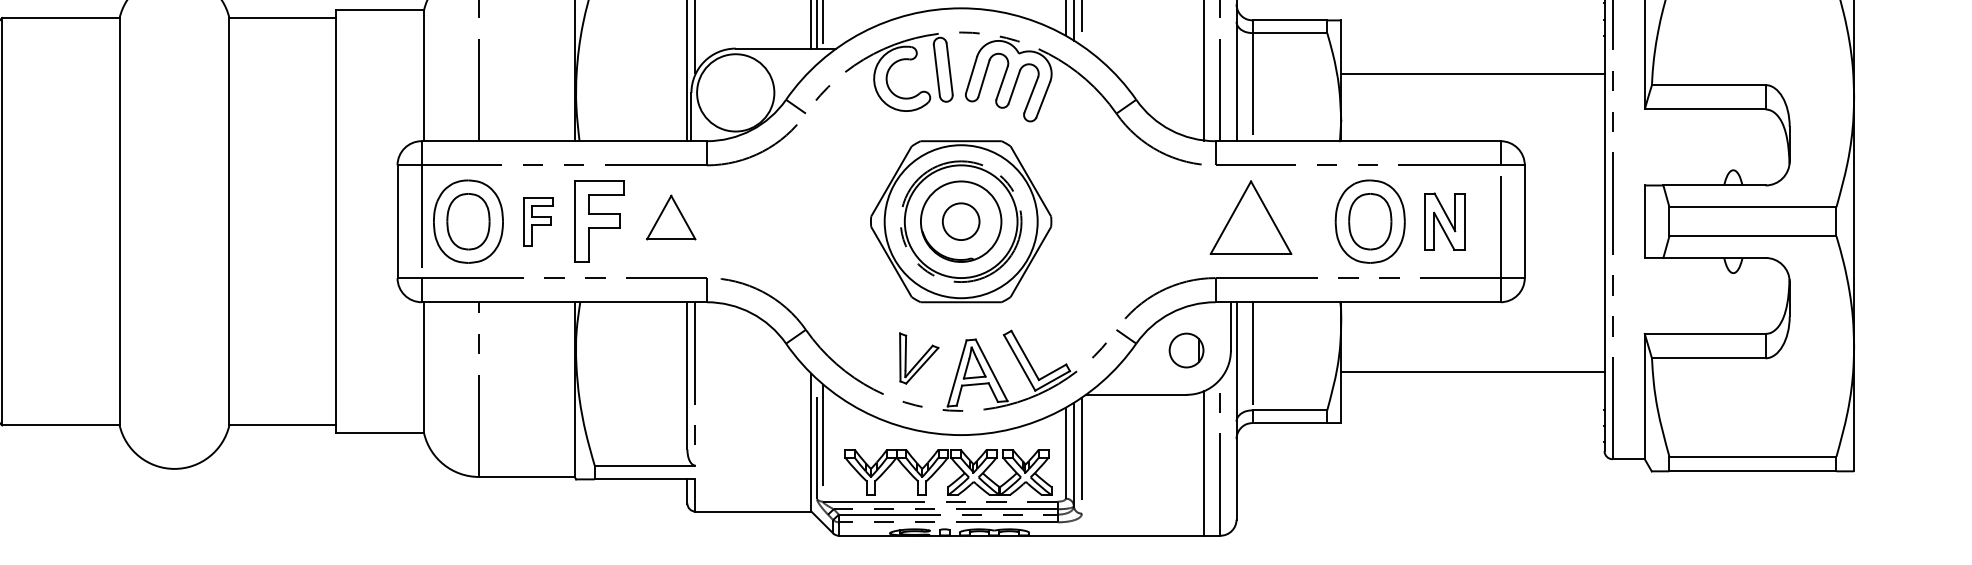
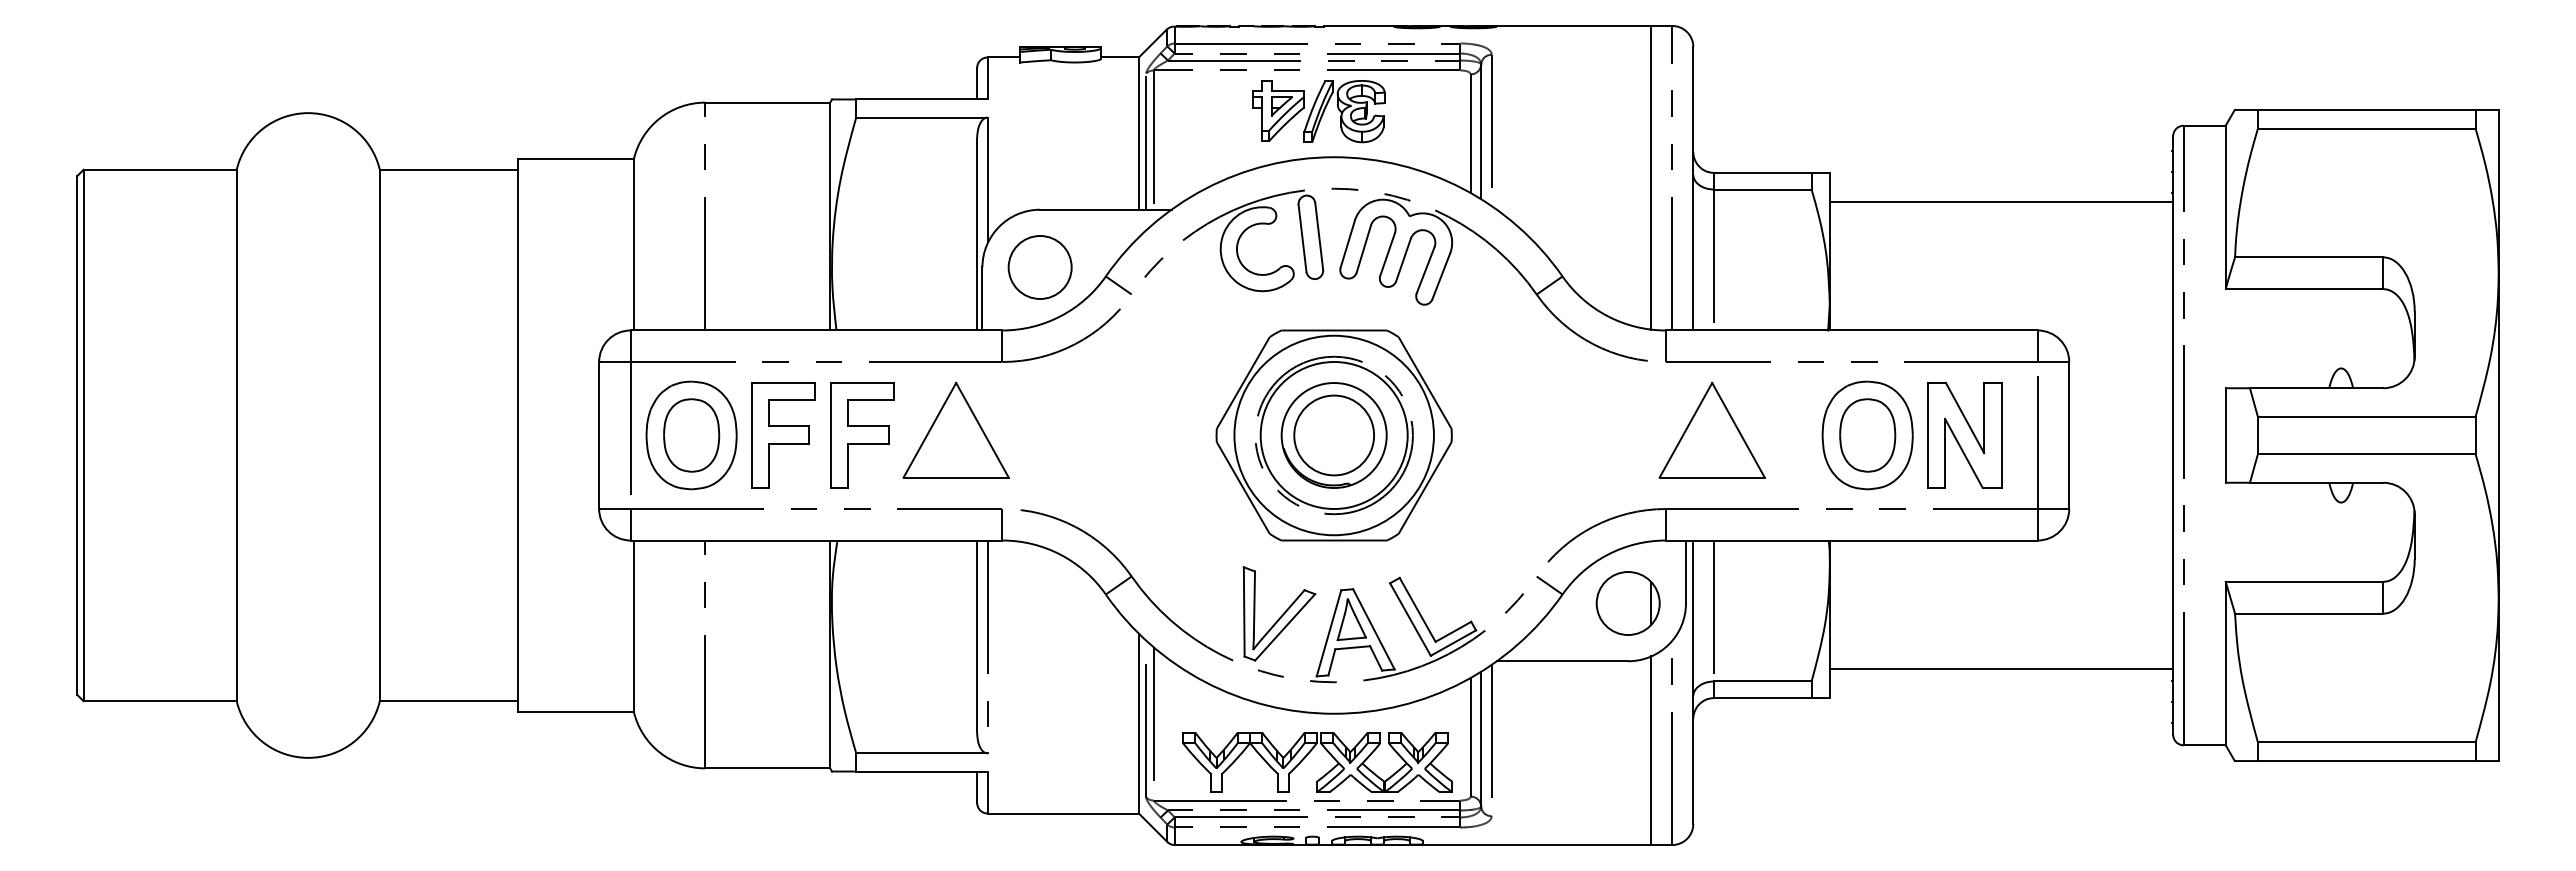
line: (1472, 74) -> (2001, 202), moved
circle: (735, 92) -> (1039, 266), size x0.62
part: (670, 217) -> (955, 429), size x1.67
part: (538, 221) -> (783, 435), size x1.67
circle: (961, 221) -> (1334, 435), size x1.67
part: (1444, 221) -> (1964, 435), size x1.43
part: (1186, 350) -> (1627, 603), size x1.43
part: (919, 358) -> (1279, 613), size x1.43
line: (1472, 372) -> (2001, 668), moved

